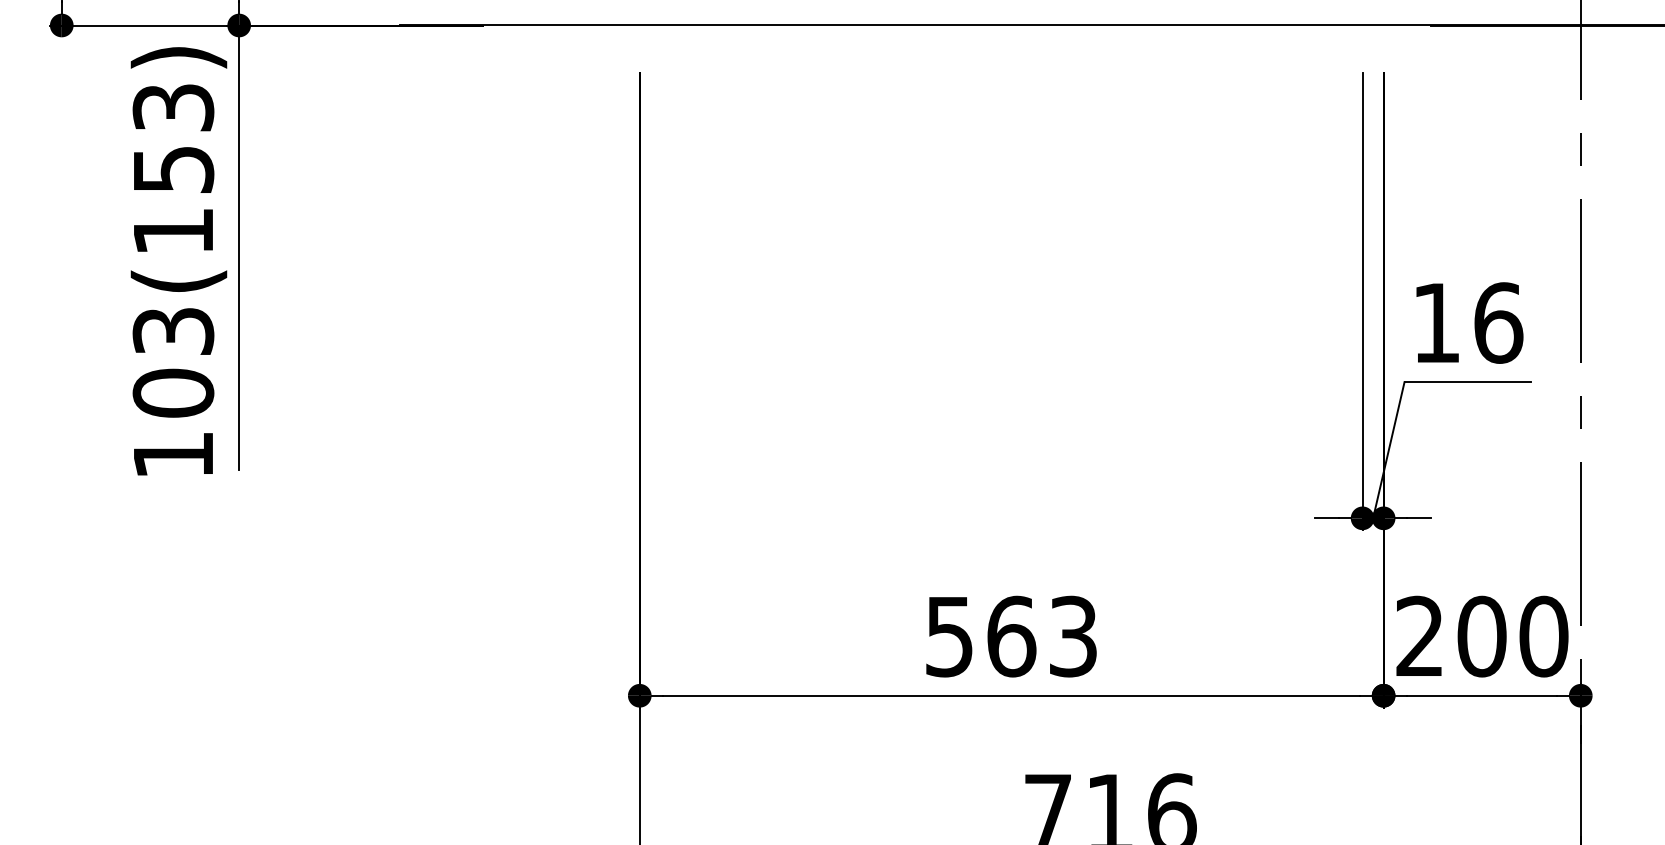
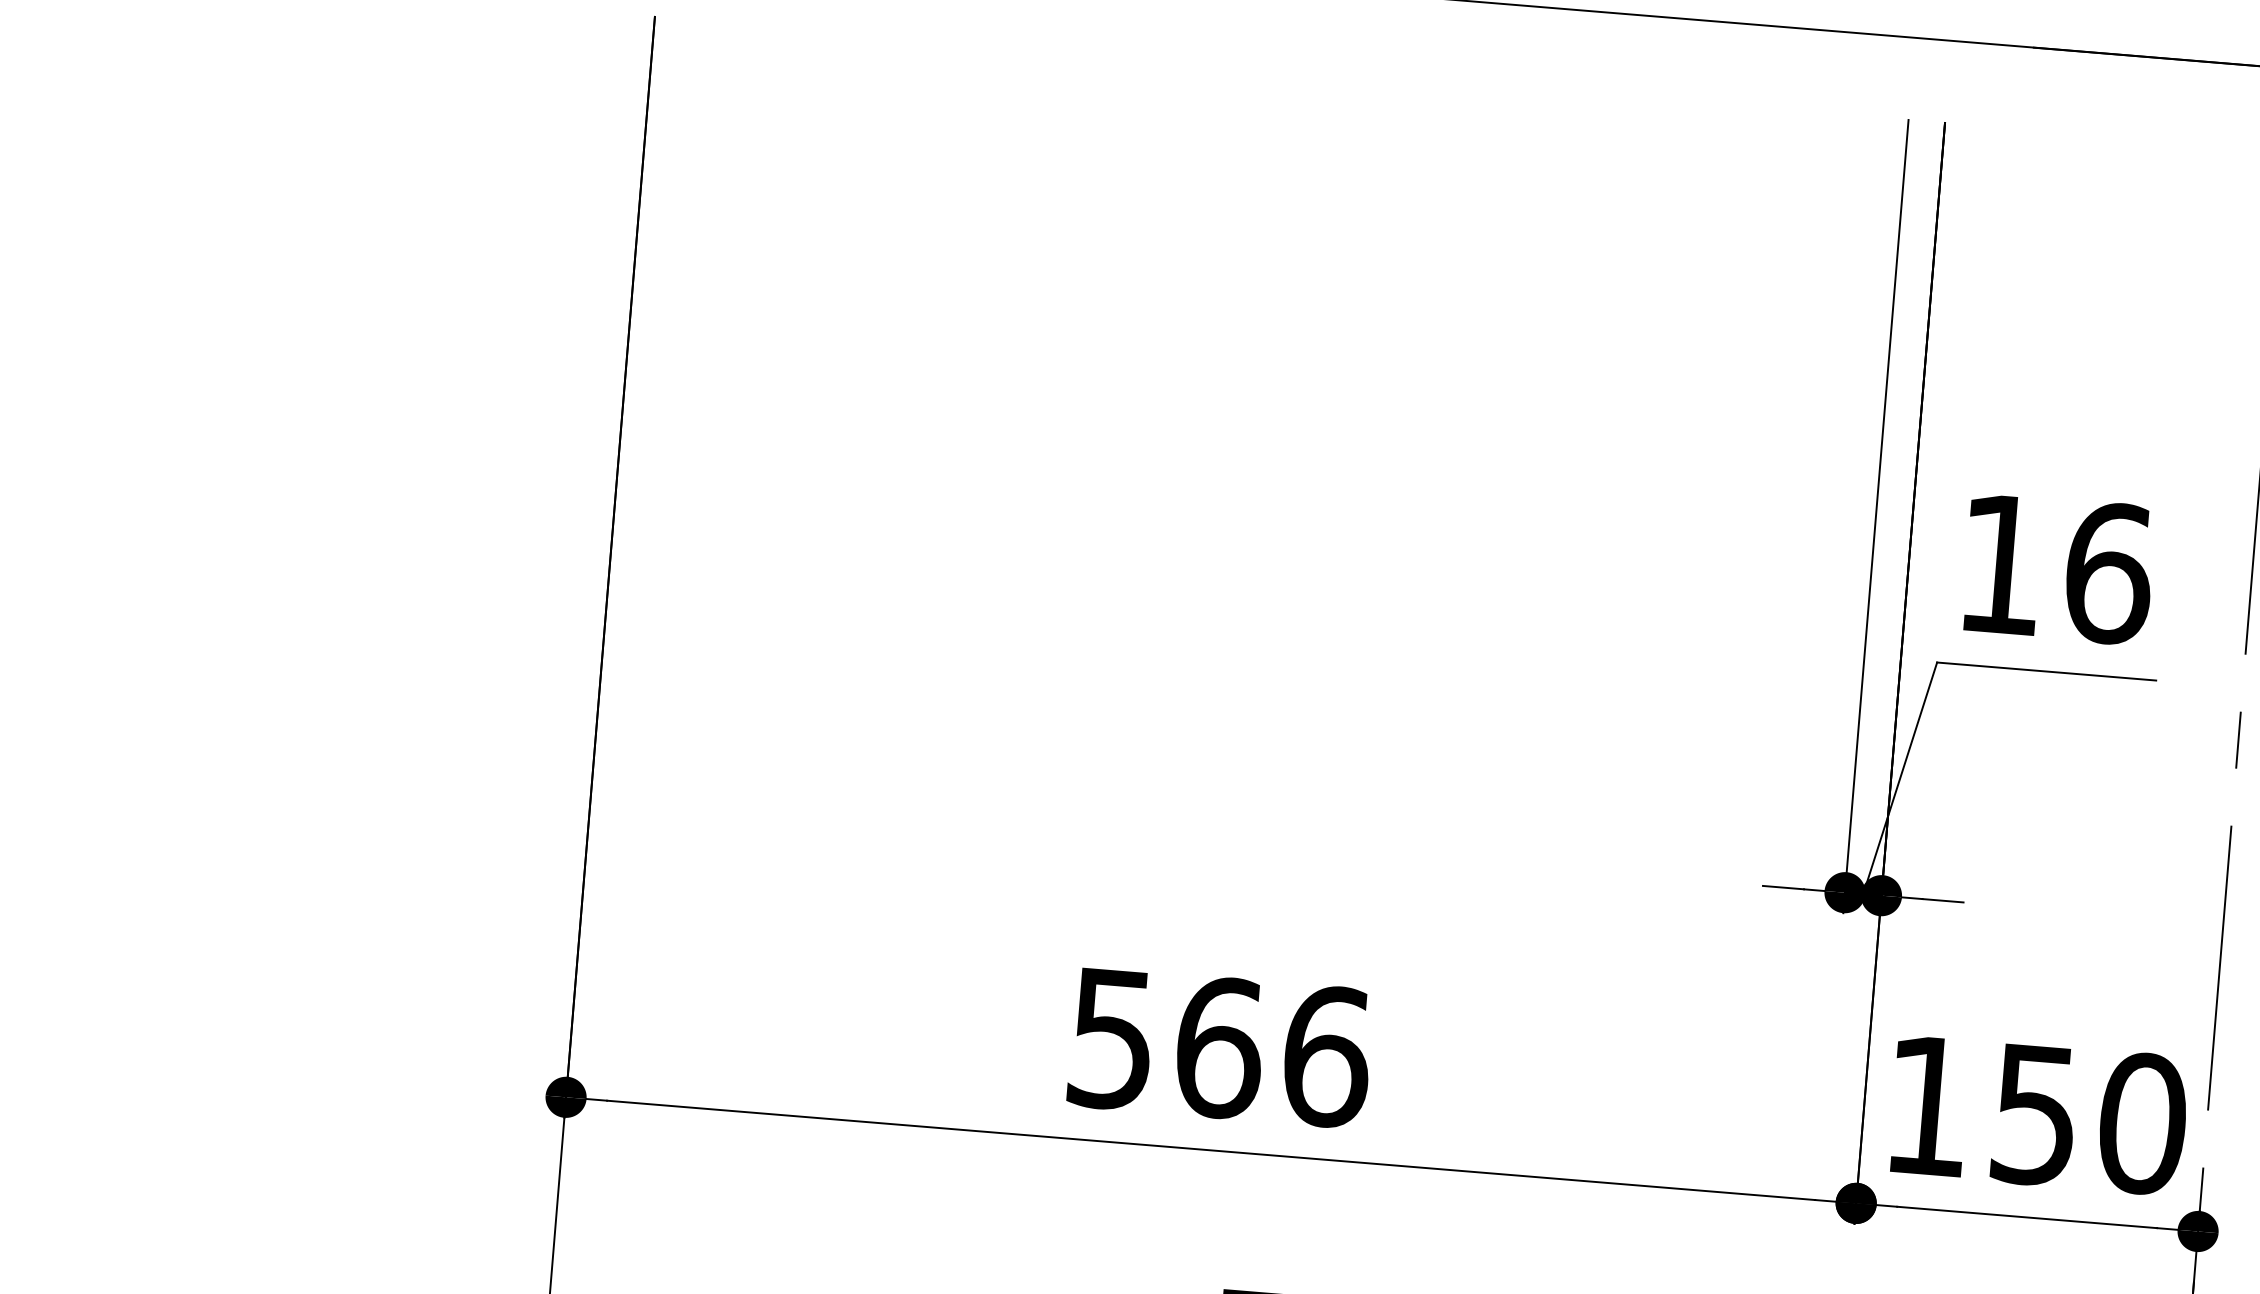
text: (1073, 636) -> (1326, 1056), 563 -> 566
text: (1451, 636) -> (1982, 1110), 200 -> 150

